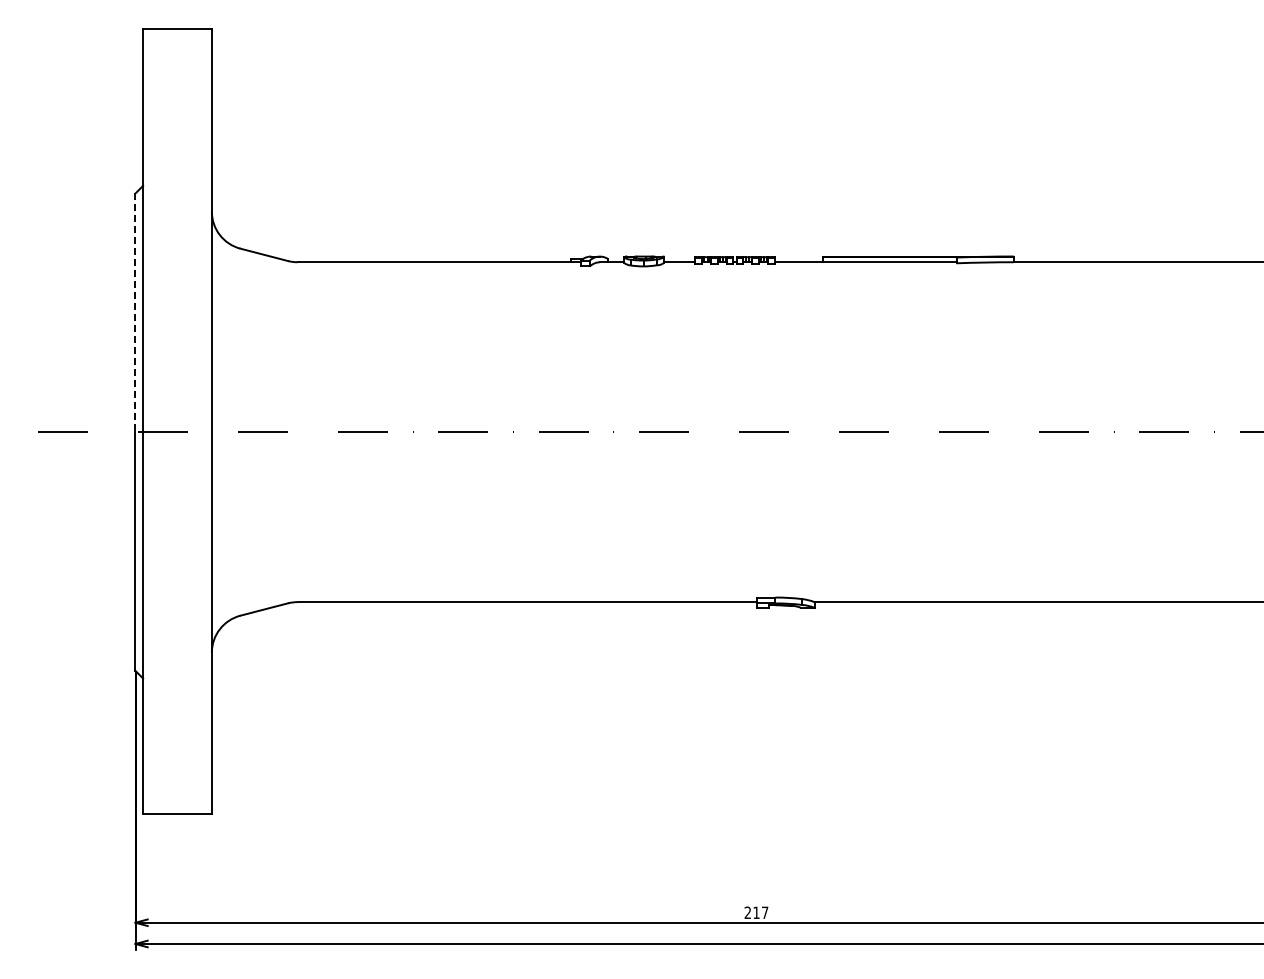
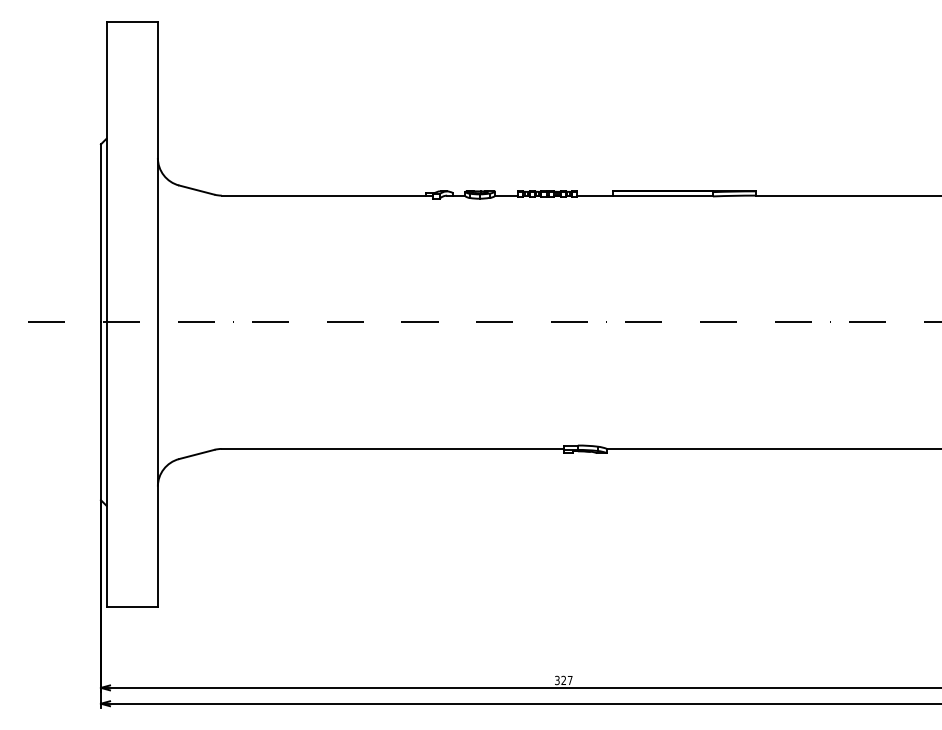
line: (135, 313) -> (100, 233), dashed -> solid
text: (751, 912) -> (560, 680), 217 -> 327

